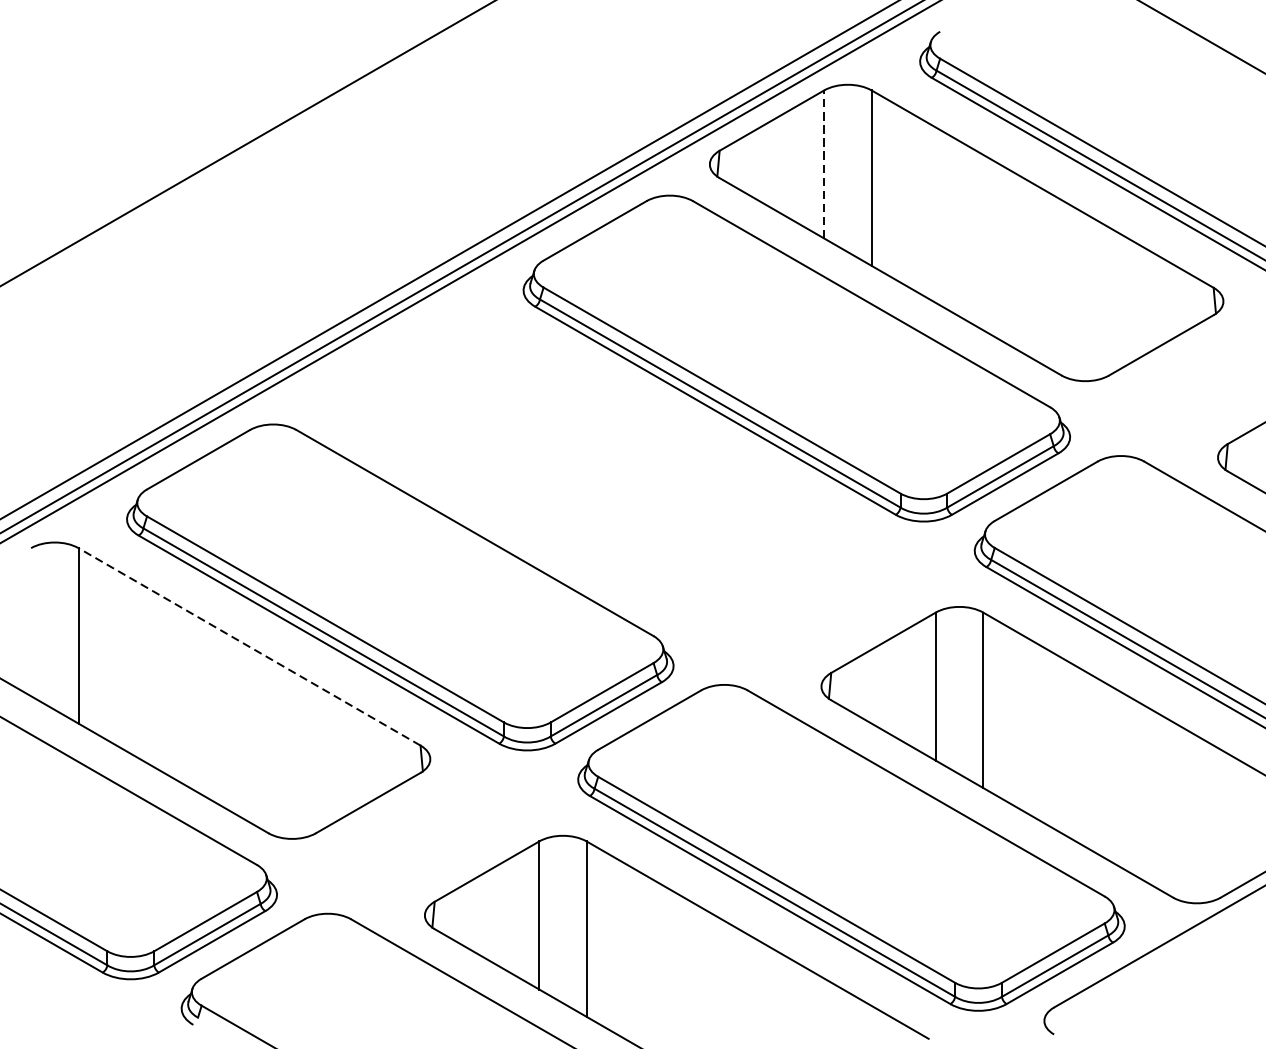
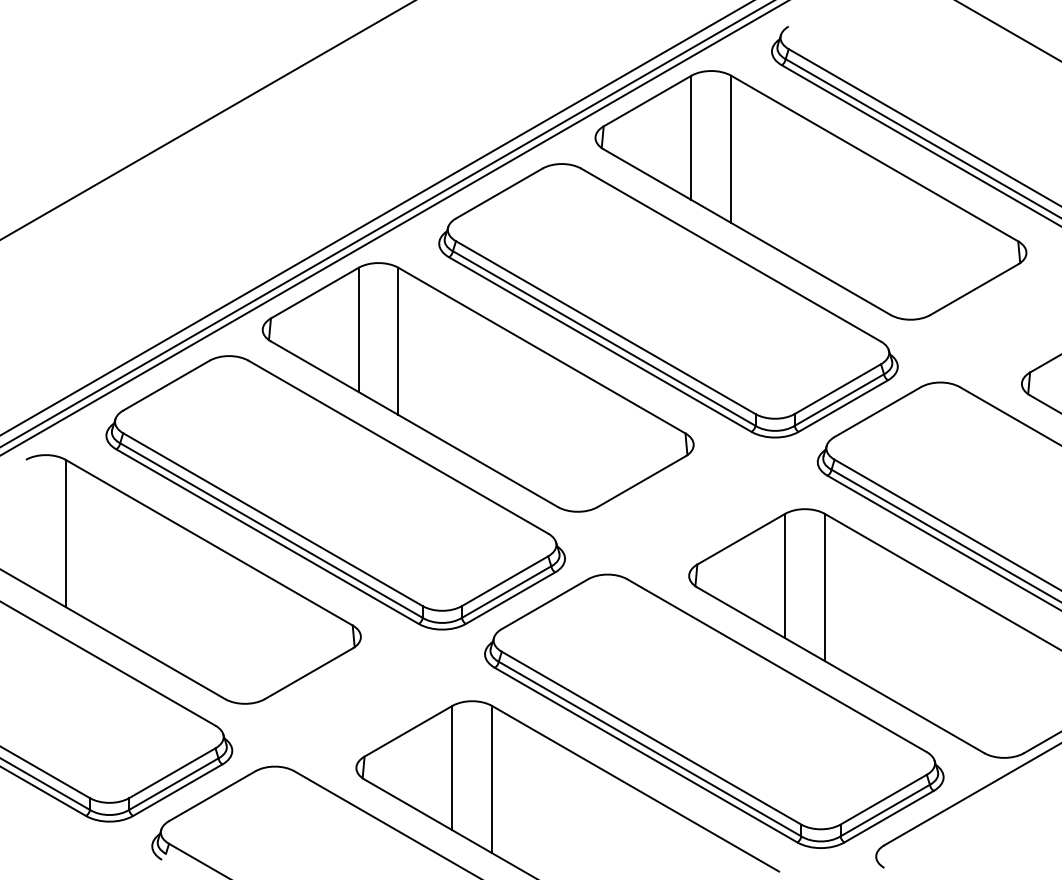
line: (824, 164) -> (691, 137), dashed -> solid
part: (569, 461) -> (477, 387), added
line: (249, 646) -> (209, 542), dashed -> solid

